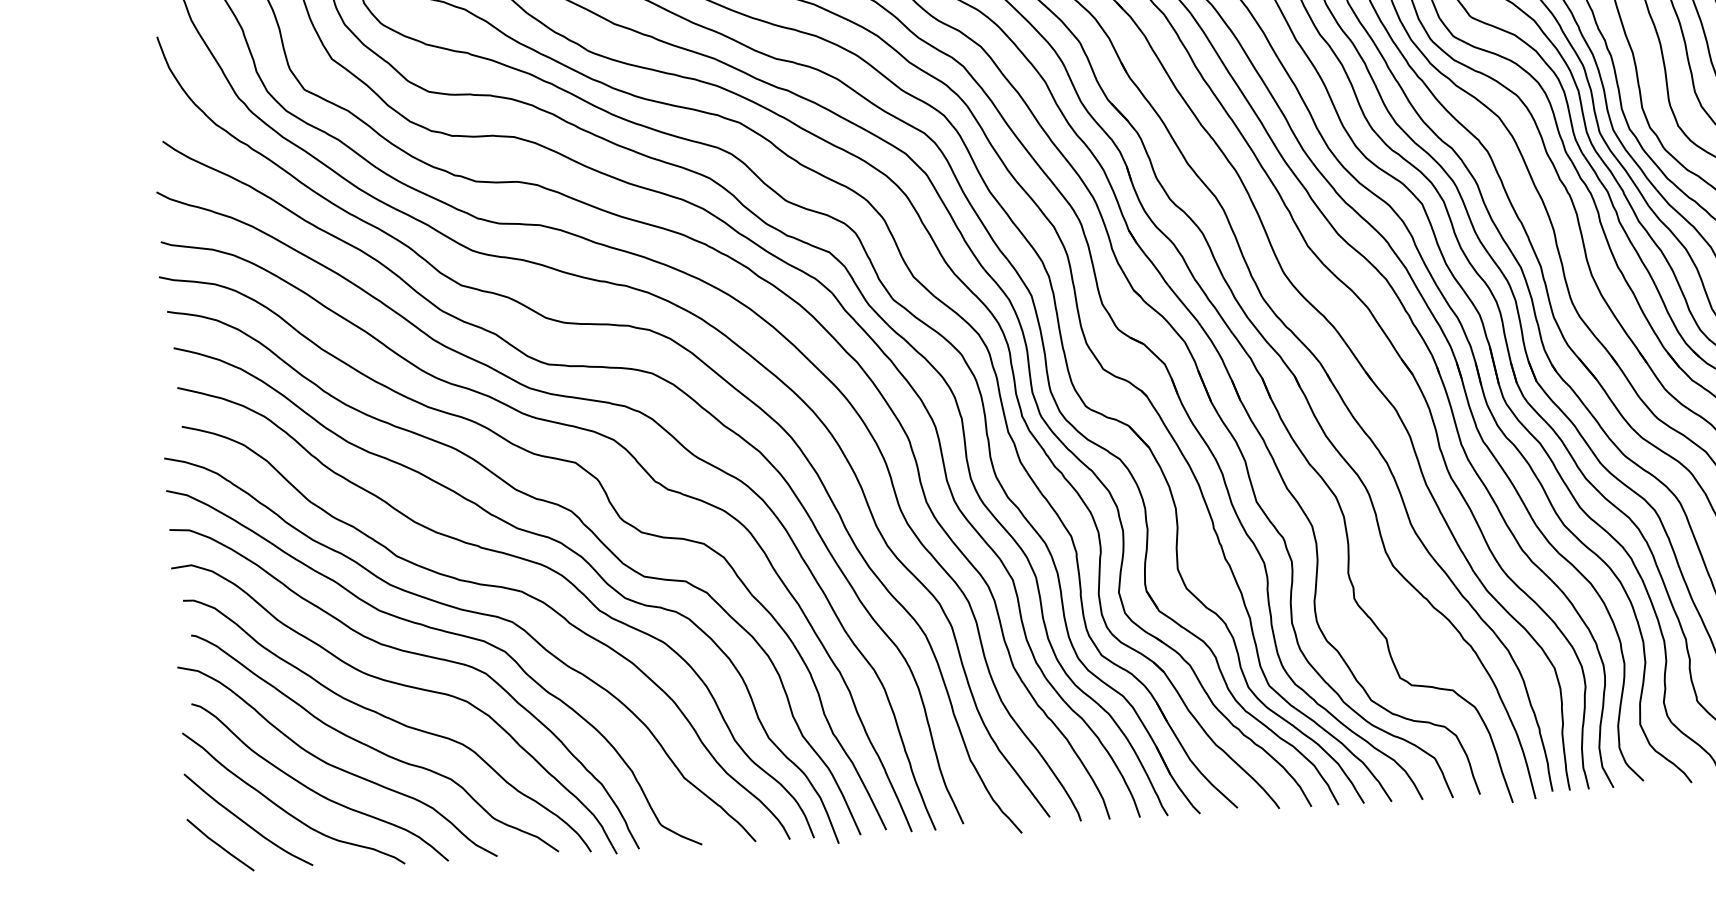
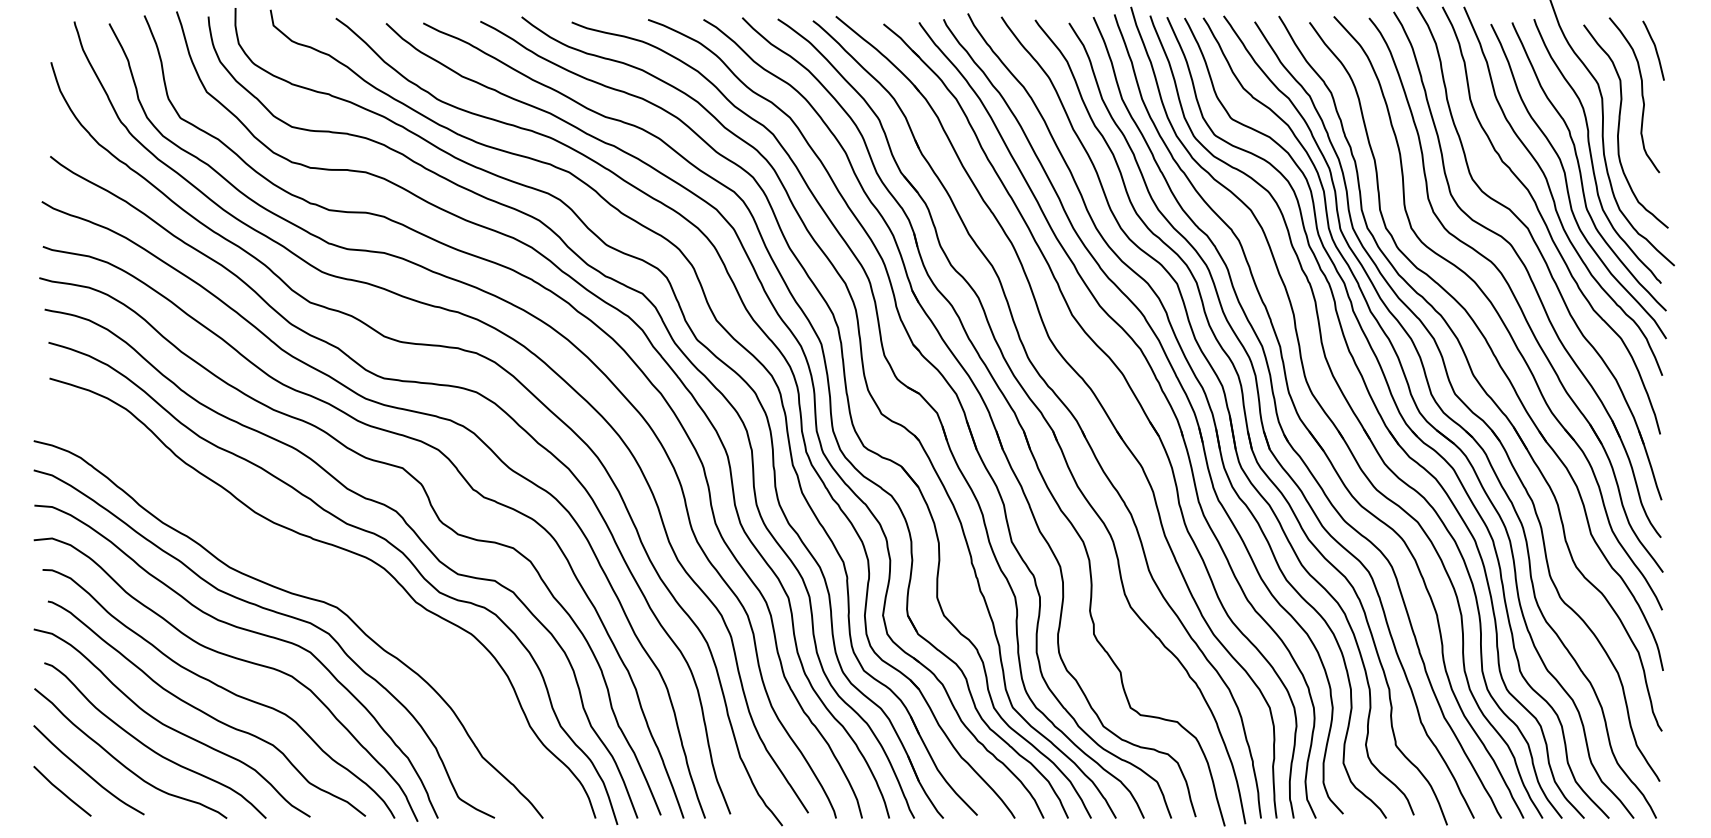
curve: (487, 586) -> (316, 574), removed

